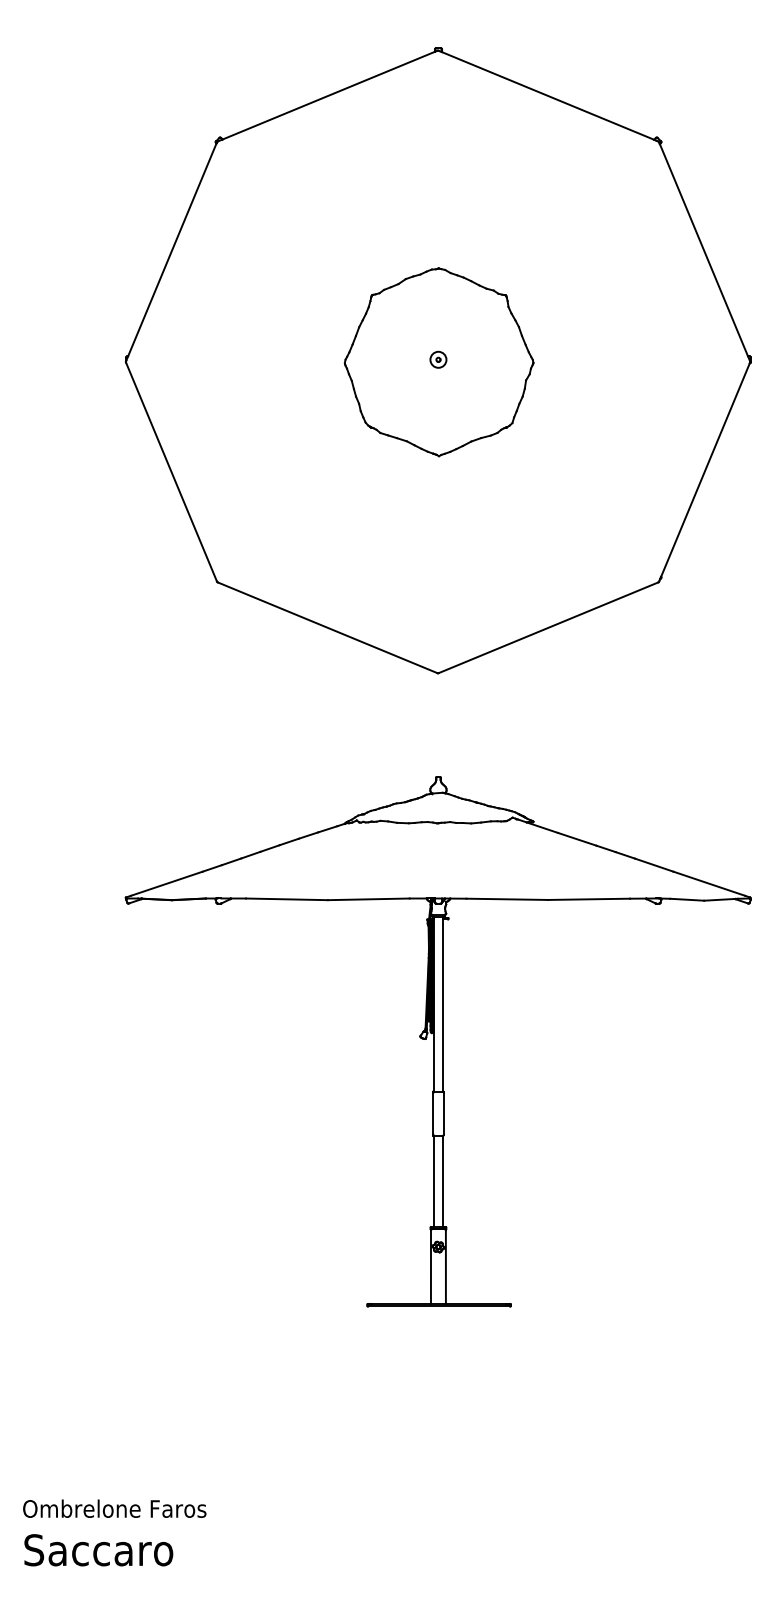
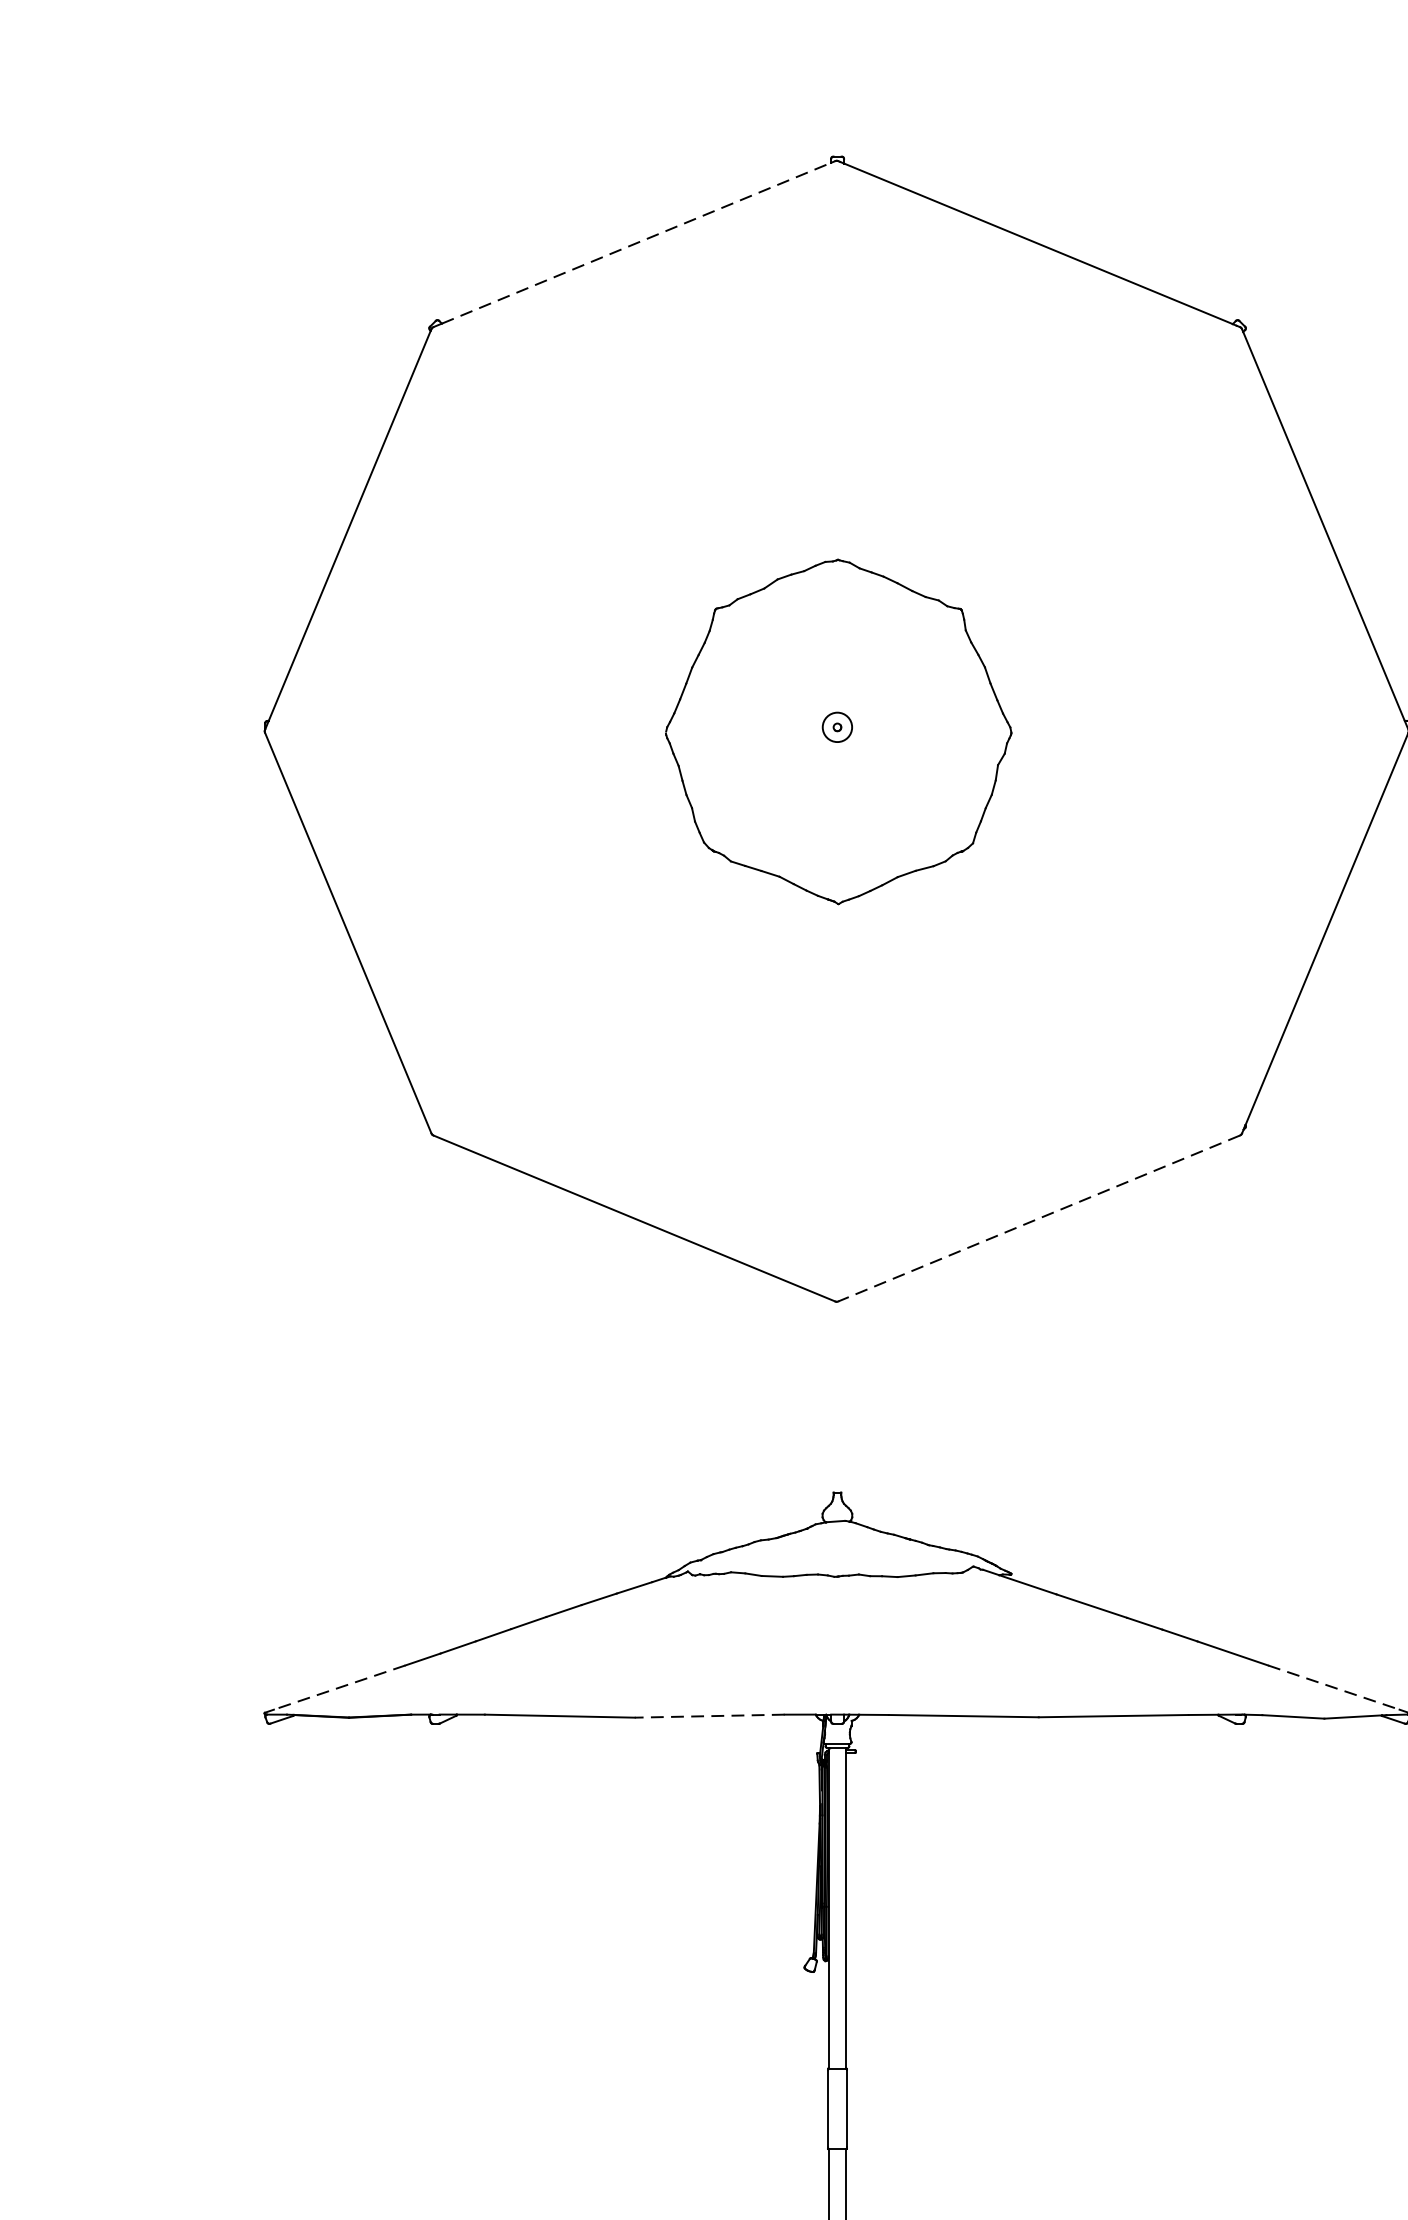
line: (328, 95) -> (635, 242), solid -> dashed
line: (548, 627) -> (1039, 1217), solid -> dashed
line: (166, 883) -> (339, 1687), solid -> dashed
line: (709, 883) -> (1334, 1687), solid -> dashed
line: (368, 899) -> (709, 1716), solid -> dashed

